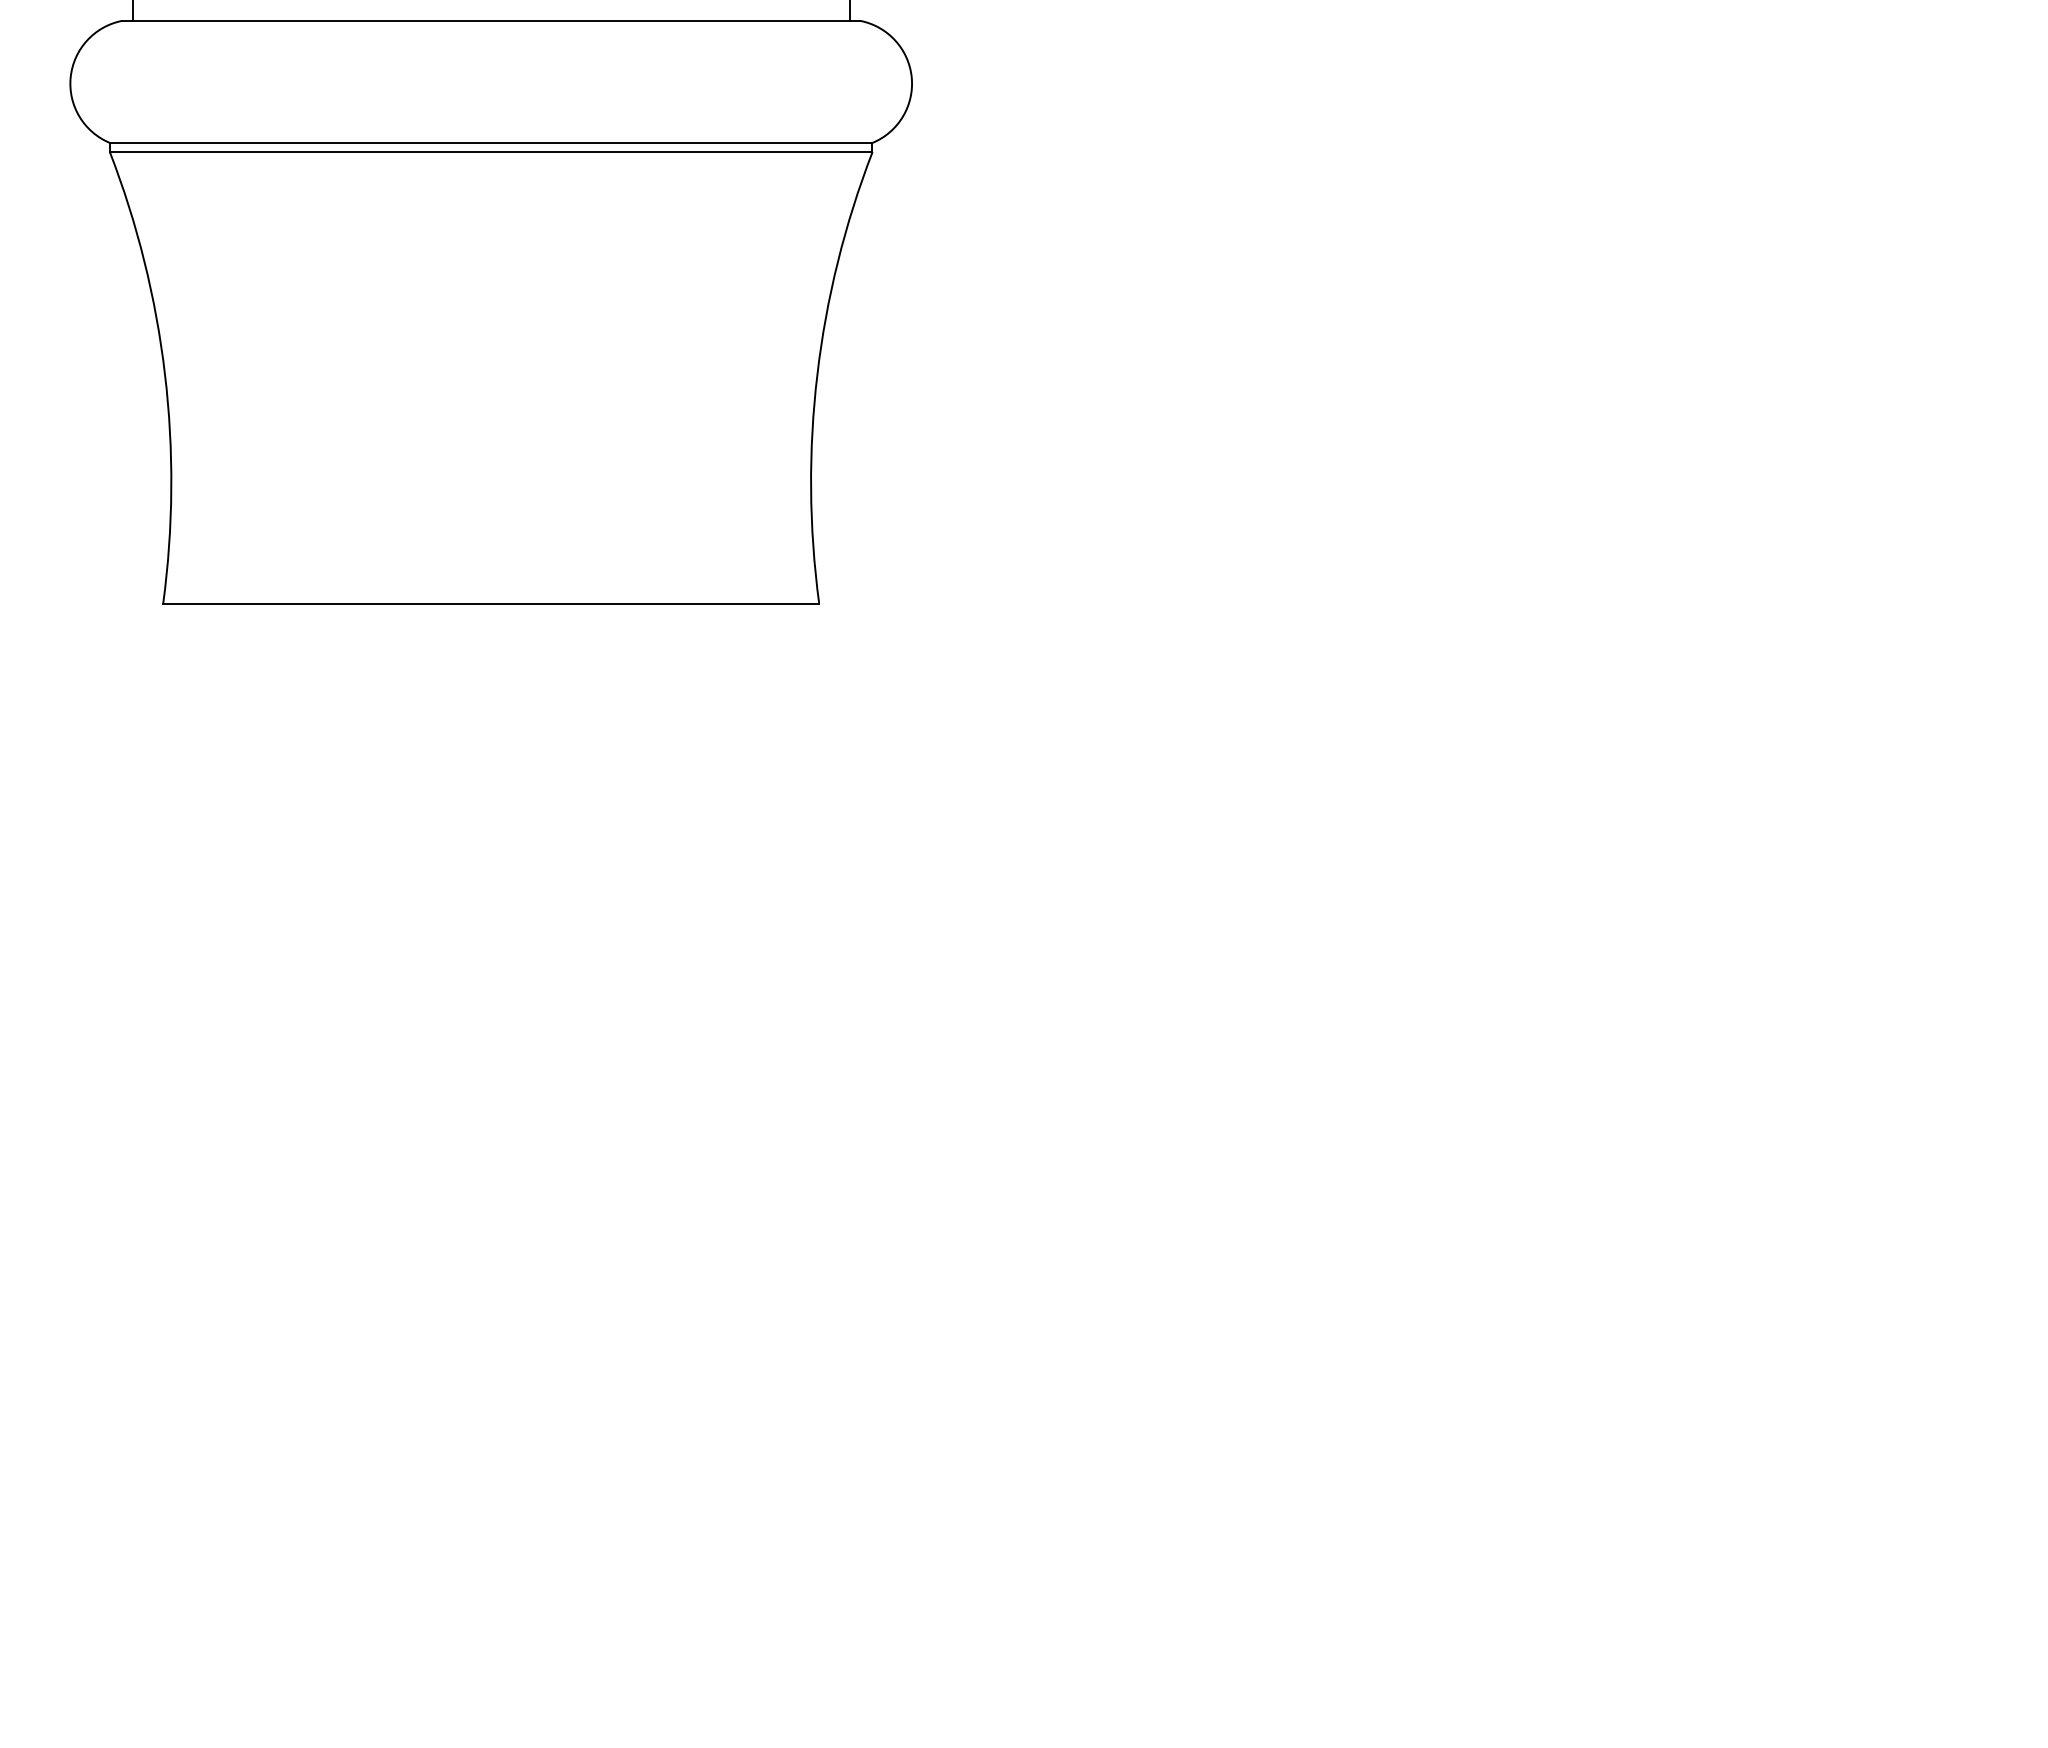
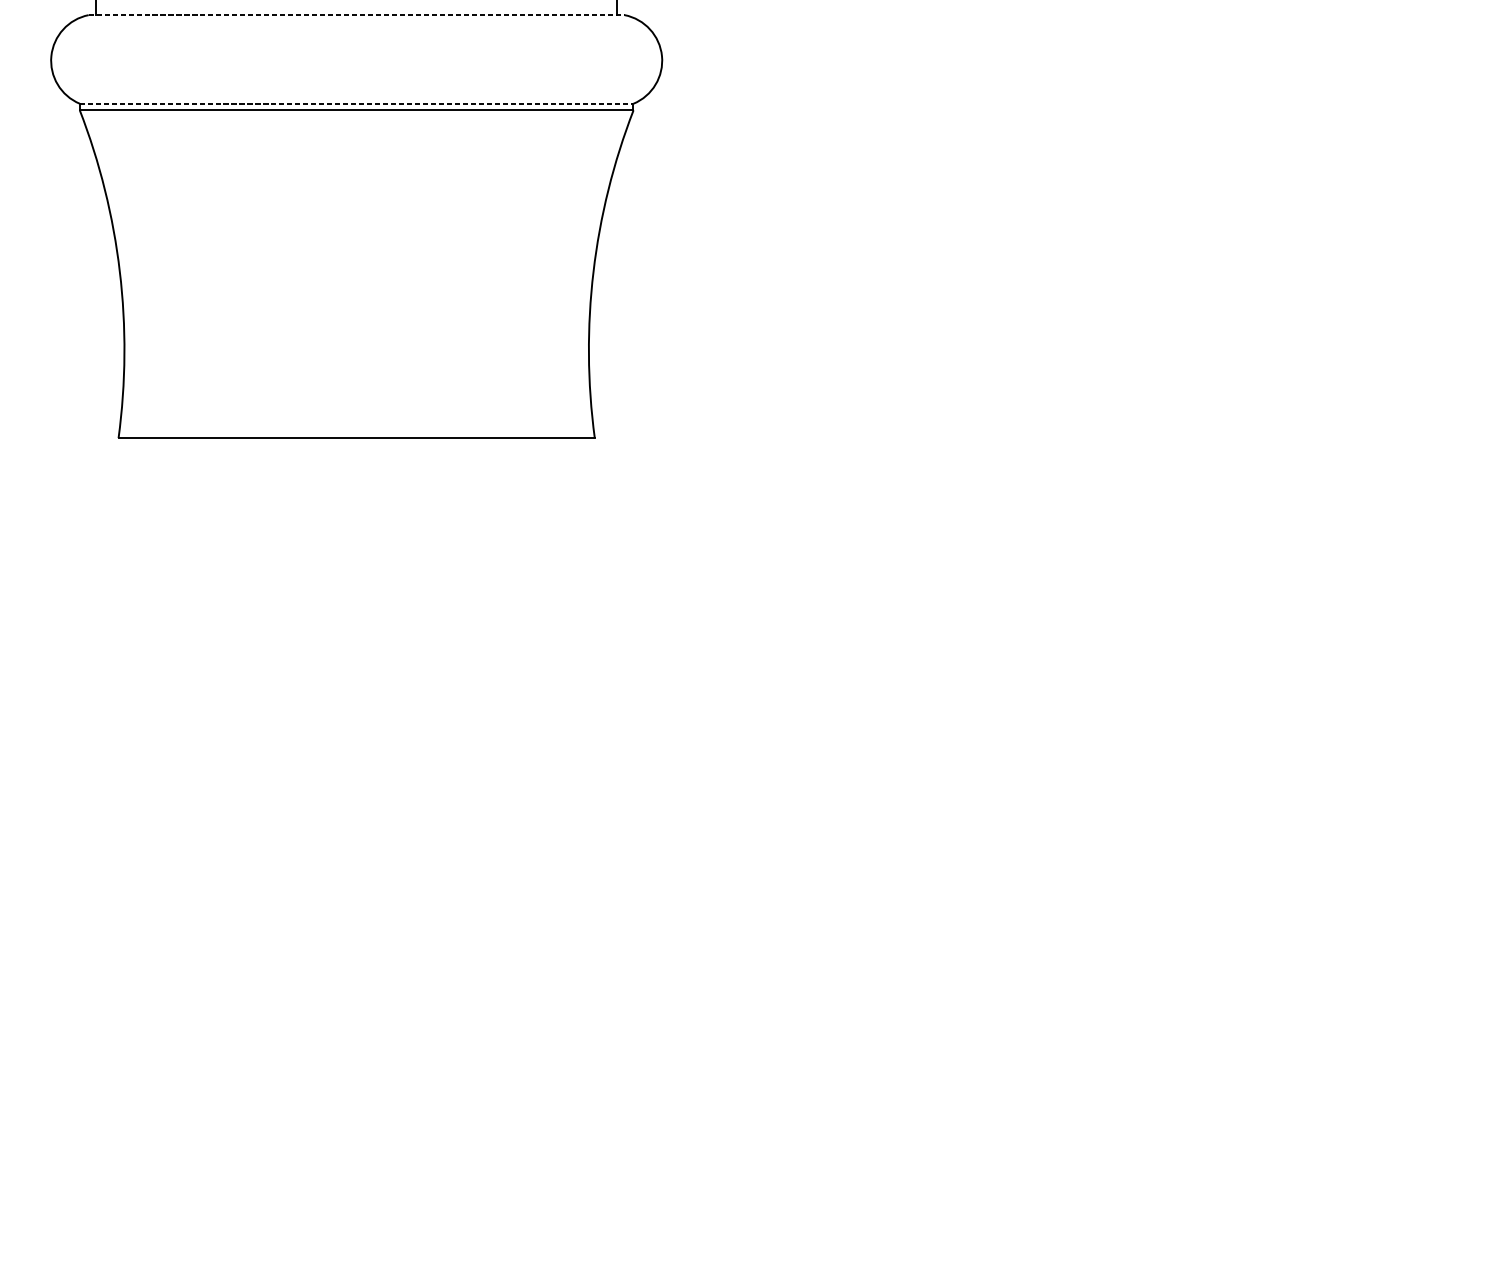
line: (491, 20) -> (356, 14), solid -> dashed
line: (491, 142) -> (356, 103), solid -> dashed

